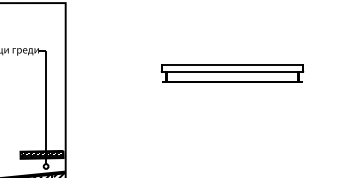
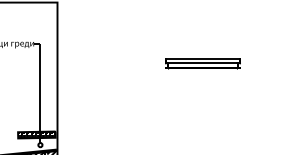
part: (232, 73) -> (203, 63), size x0.6

